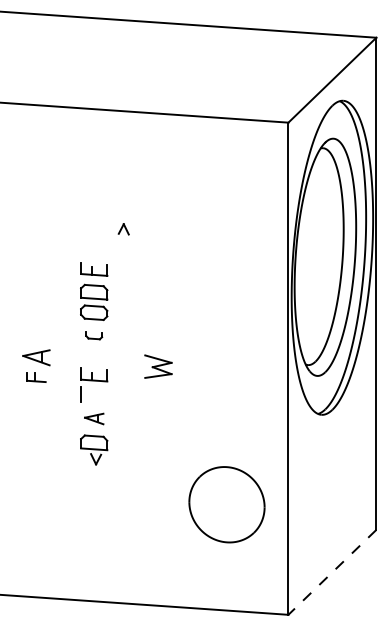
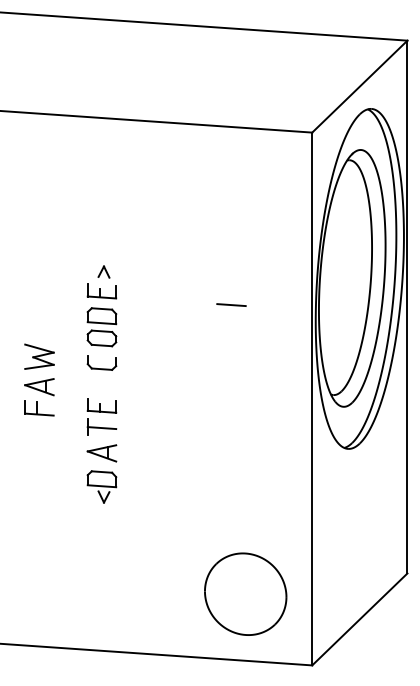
part: (123, 228) -> (103, 271), moved
line: (213, 282) -> (231, 305), added
part: (93, 335) -> (101, 362), size x1.67
part: (158, 366) -> (39, 356), moved
part: (36, 377) -> (39, 408), size x1.43
line: (93, 395) -> (101, 428), added
part: (93, 419) -> (101, 453), size x1.43
part: (226, 504) -> (245, 593), moved
line: (332, 572) -> (359, 619), dashed -> solid

